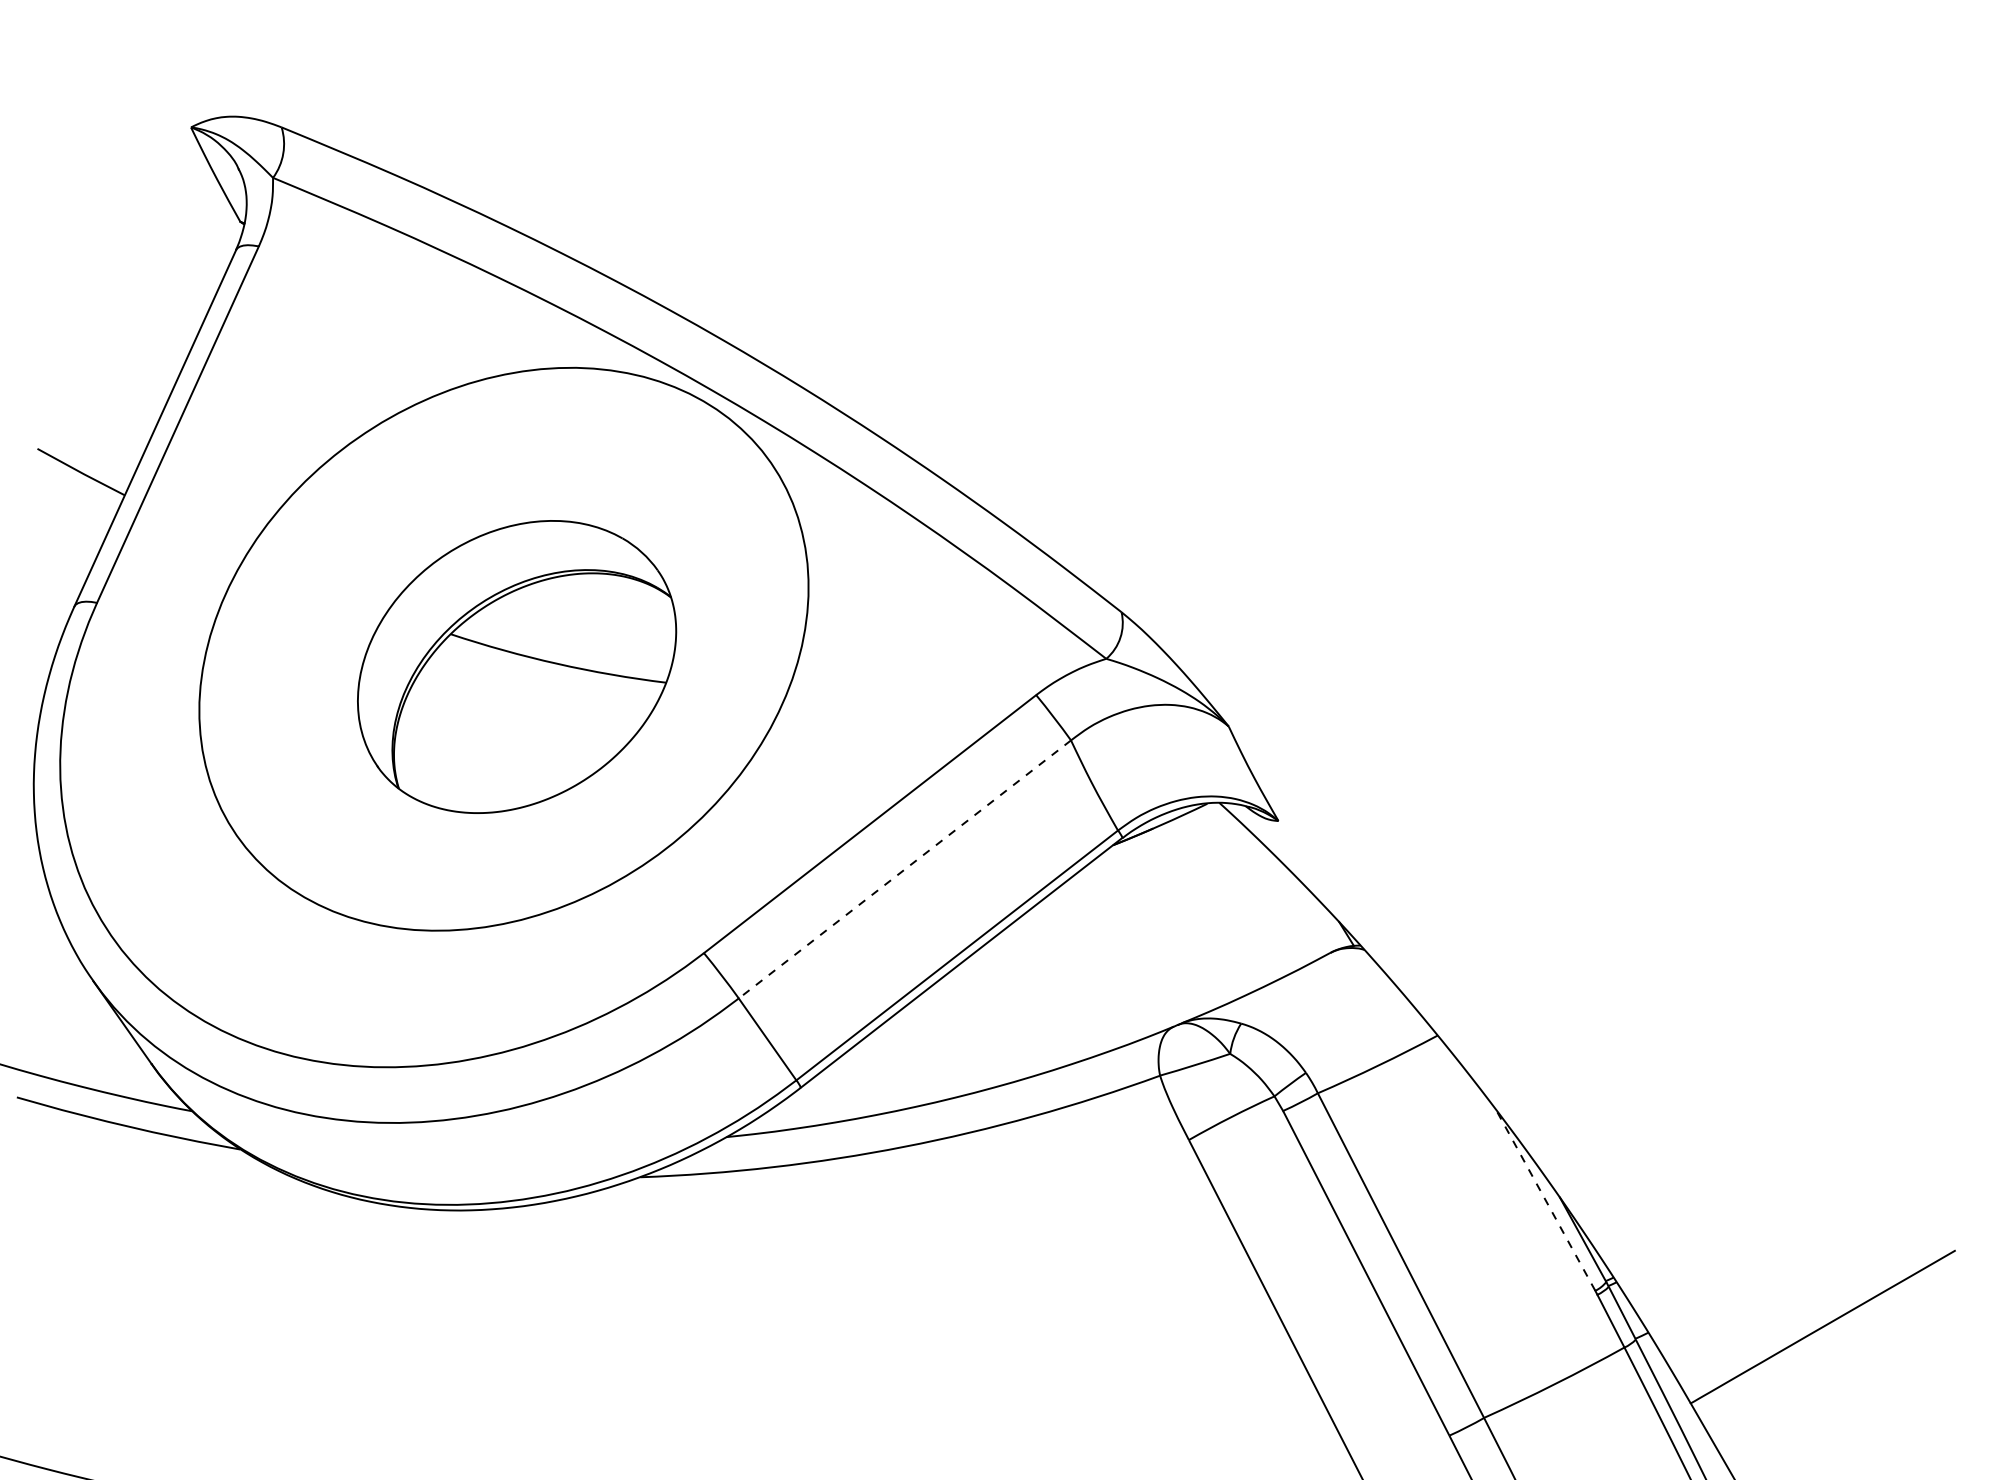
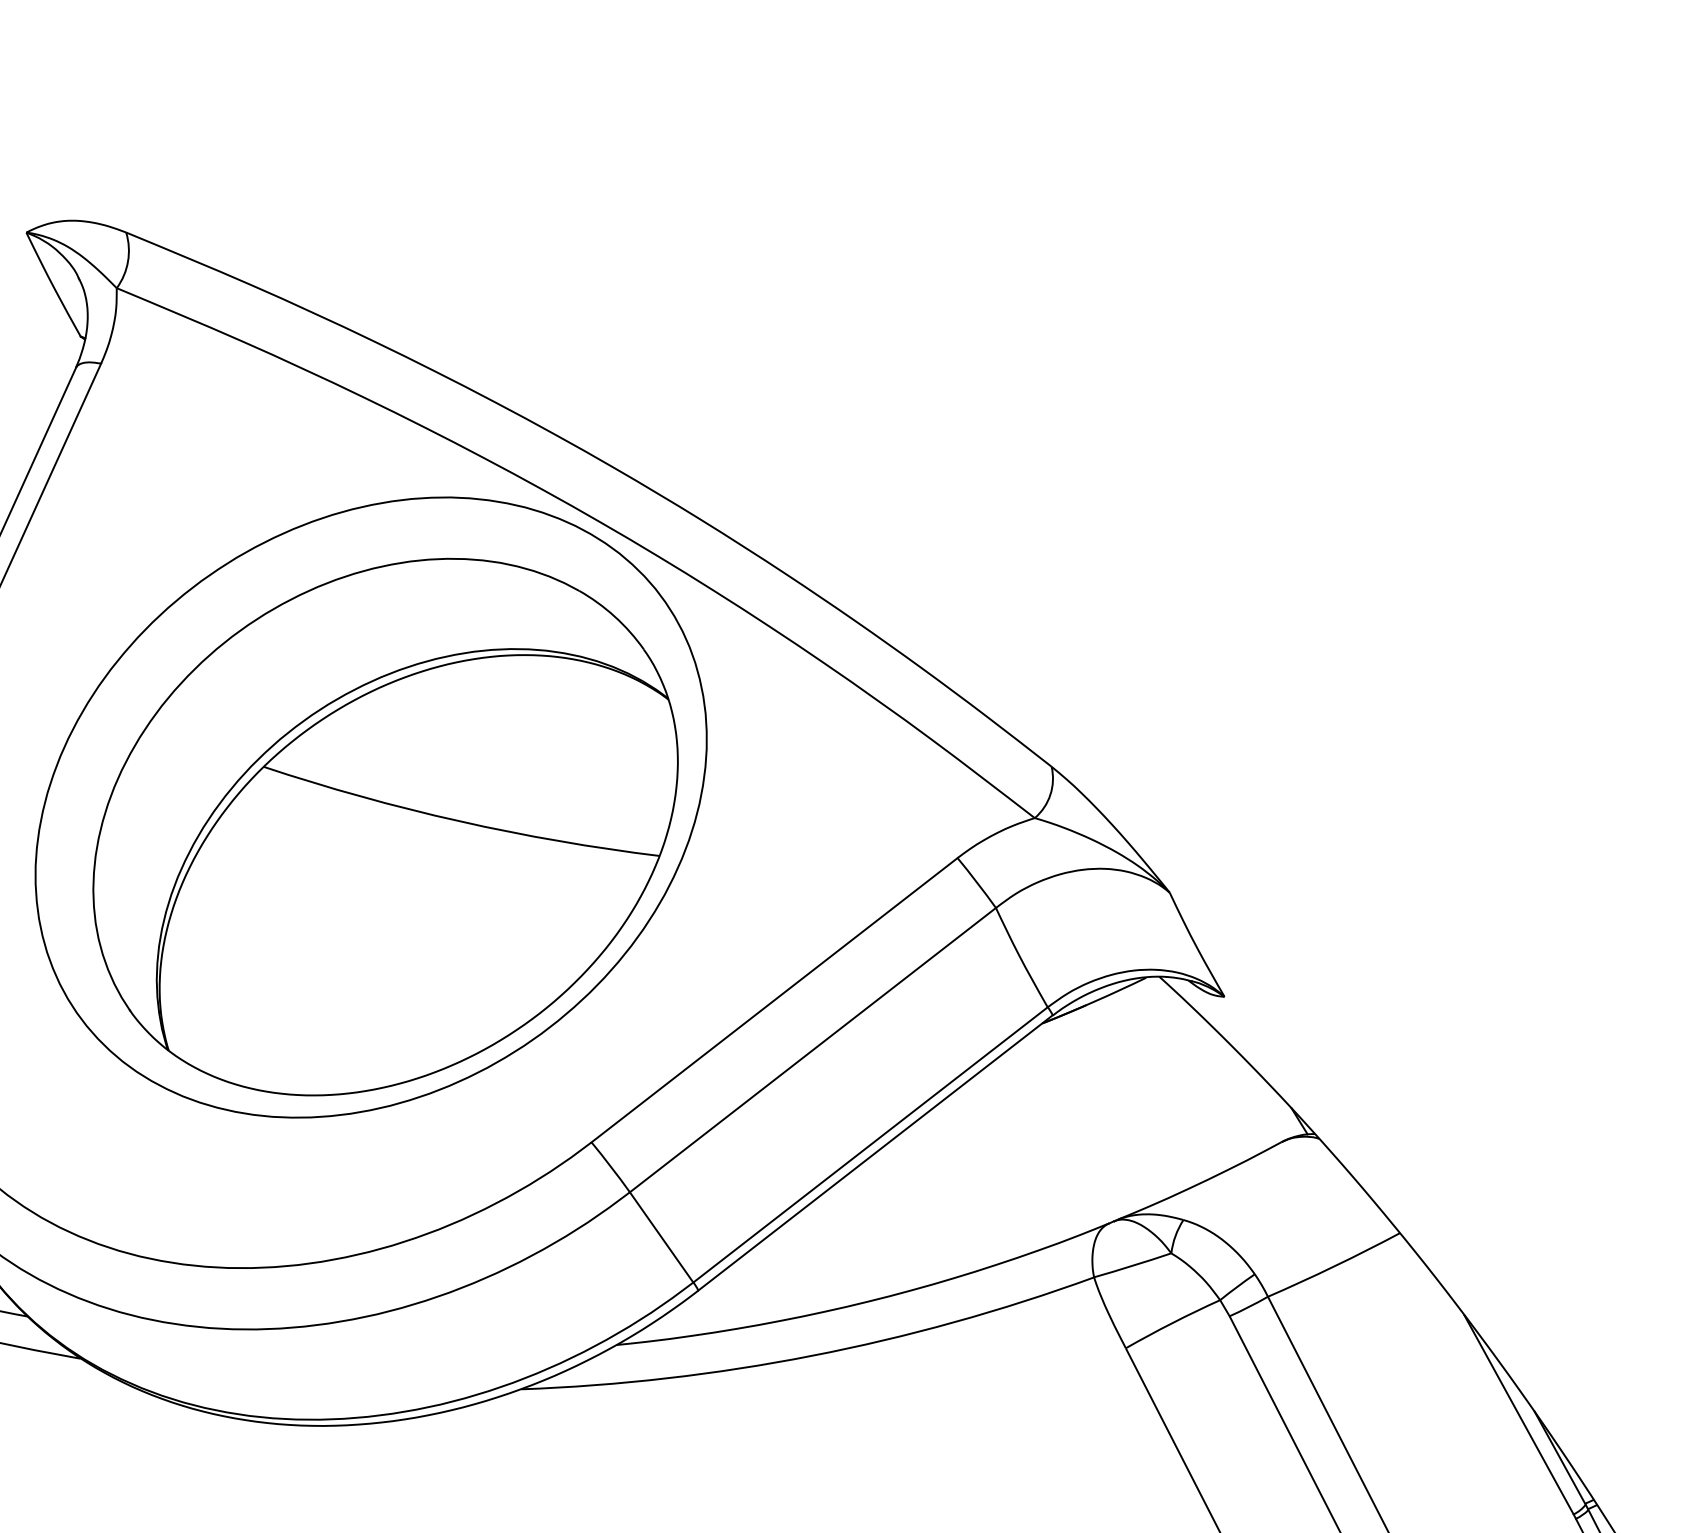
part: (516, 666) -> (384, 826), size x1.67
line: (904, 869) -> (812, 1050), dashed -> solid
line: (1545, 1199) -> (1518, 1413), dashed -> solid

